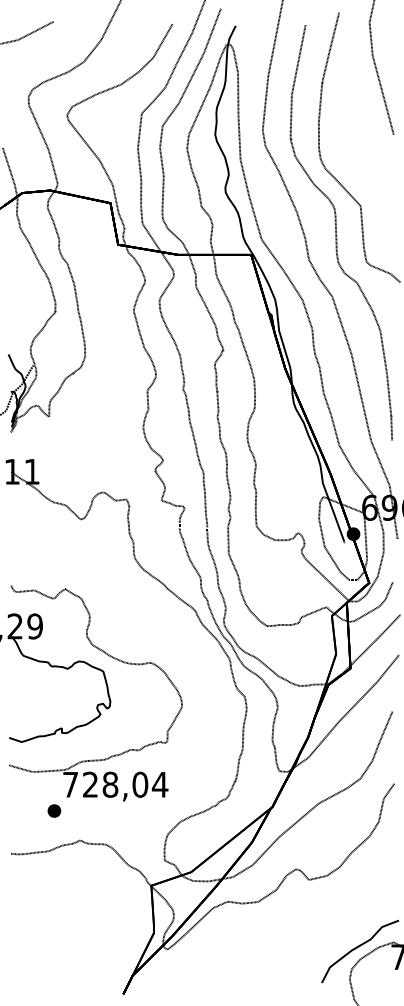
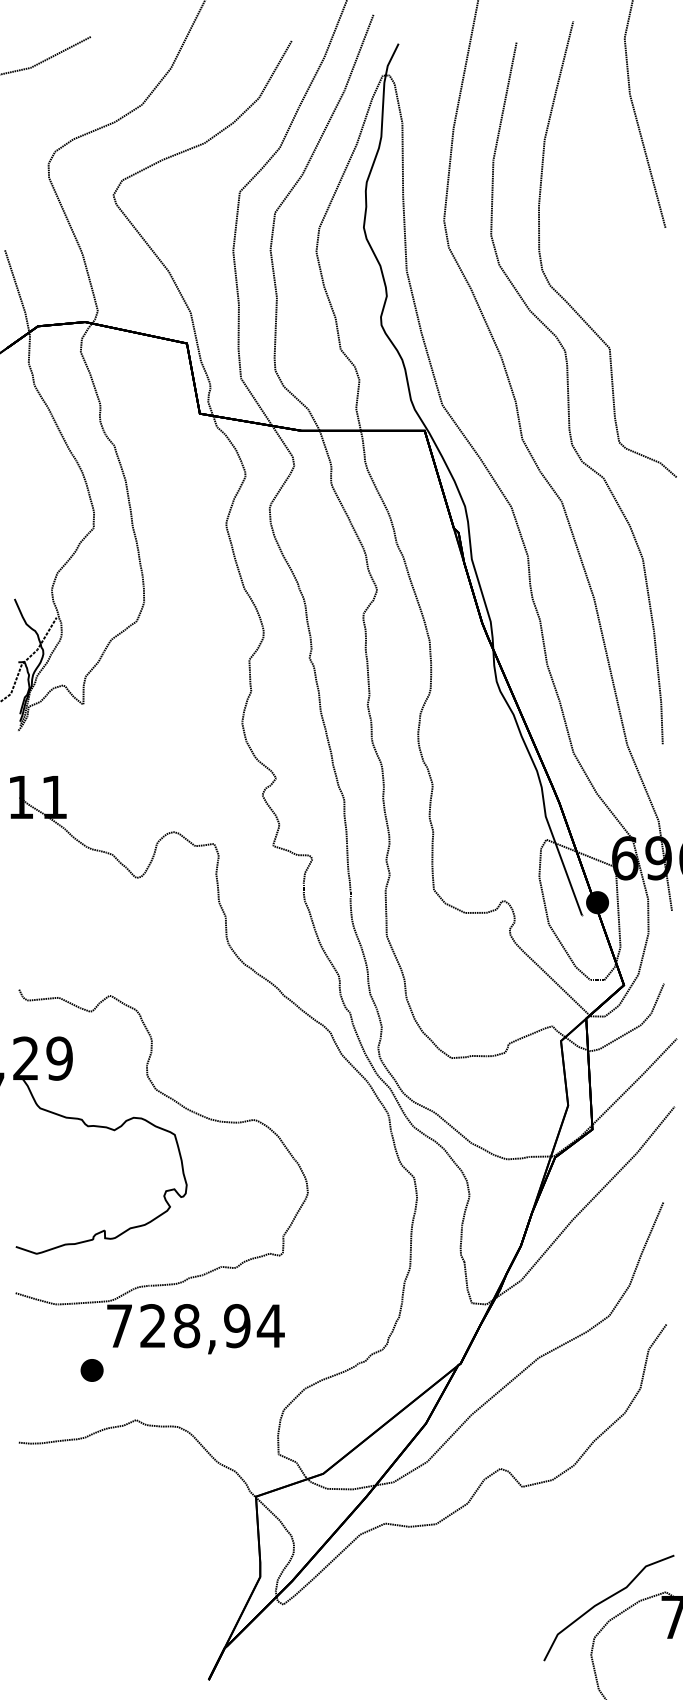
text: (140, 784) -> (237, 1325), 728,04 -> 728,94

